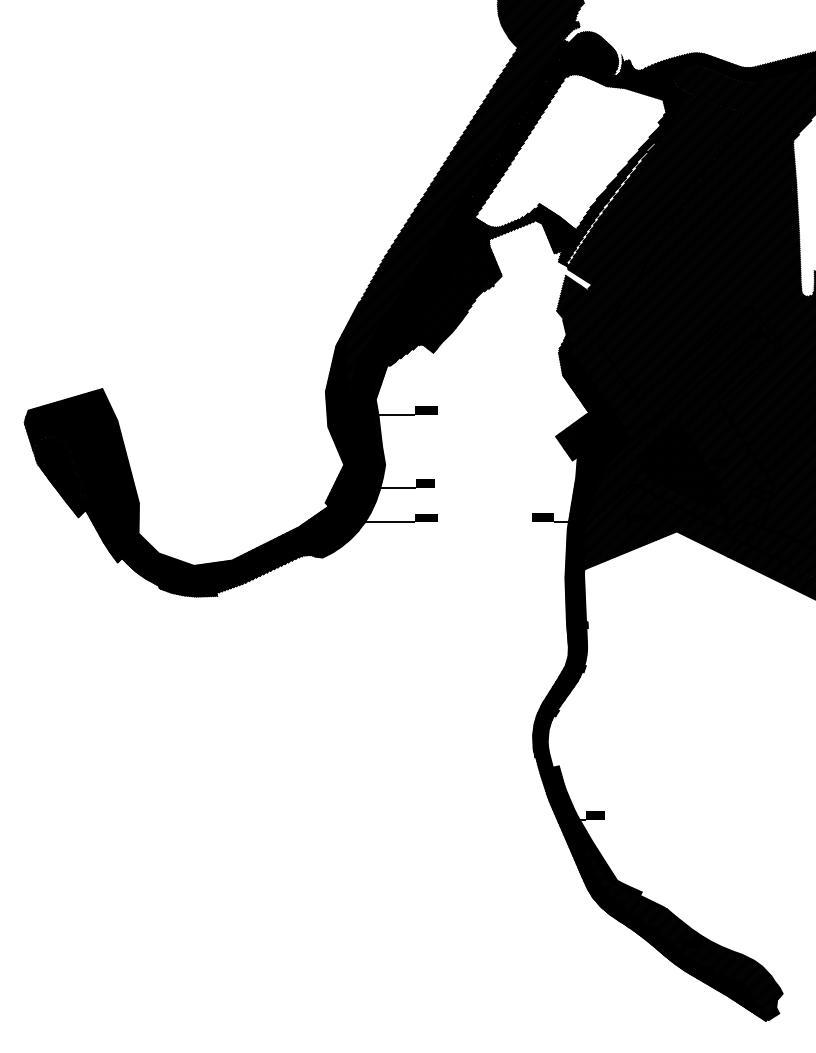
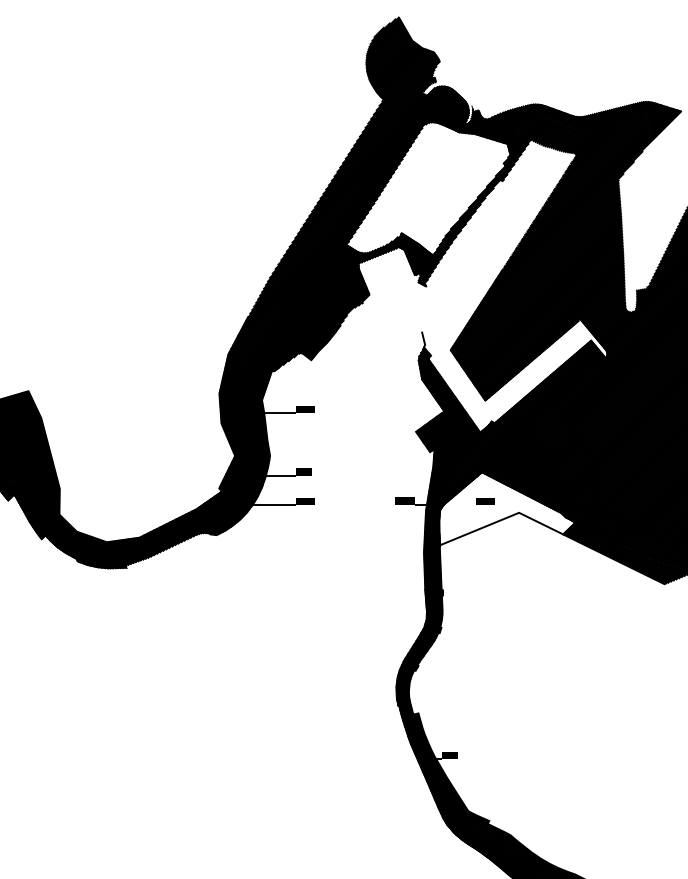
hatch: (668, 266) -> (512, 286), removed
hatch: (662, 526) -> (506, 508), removed

